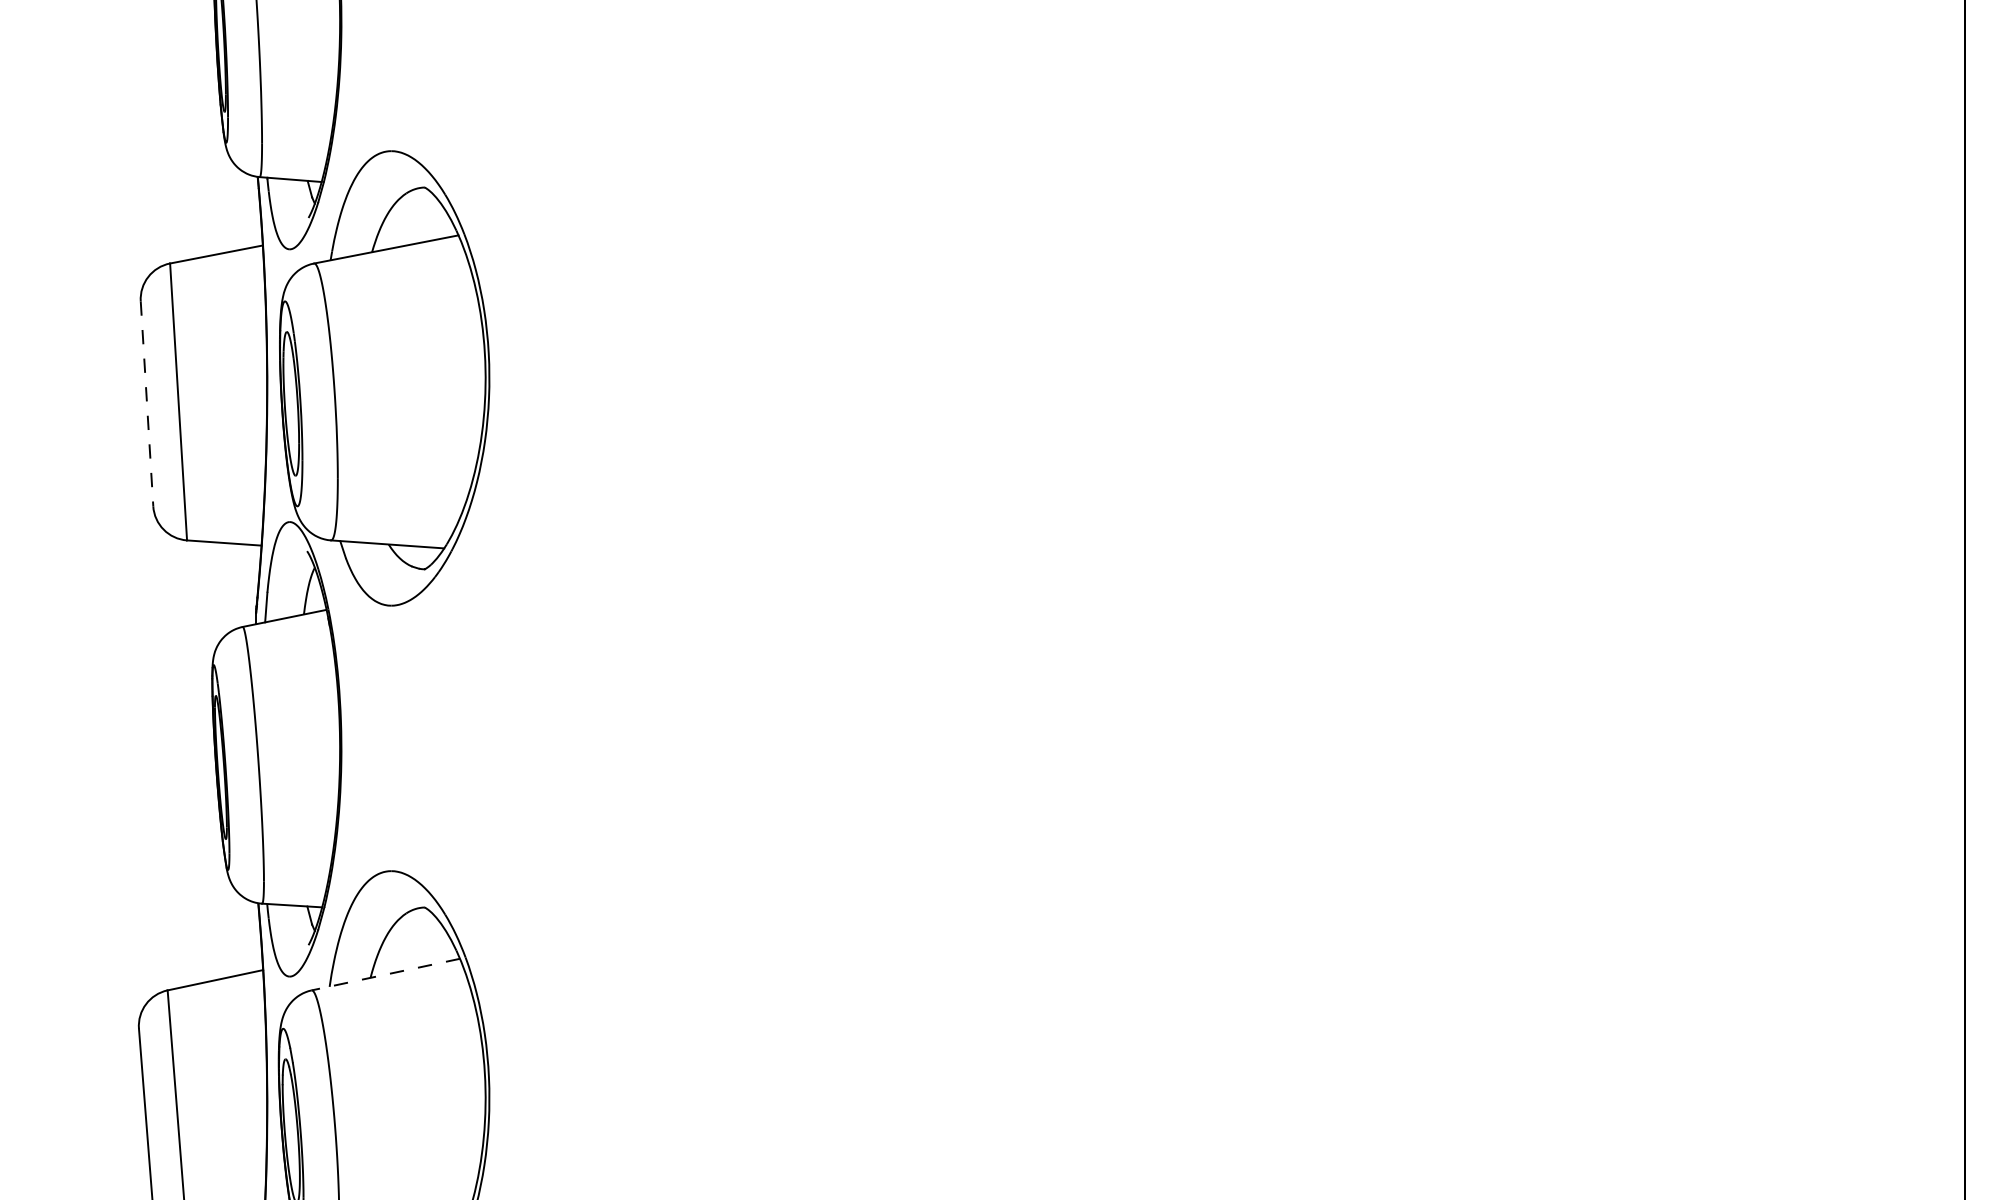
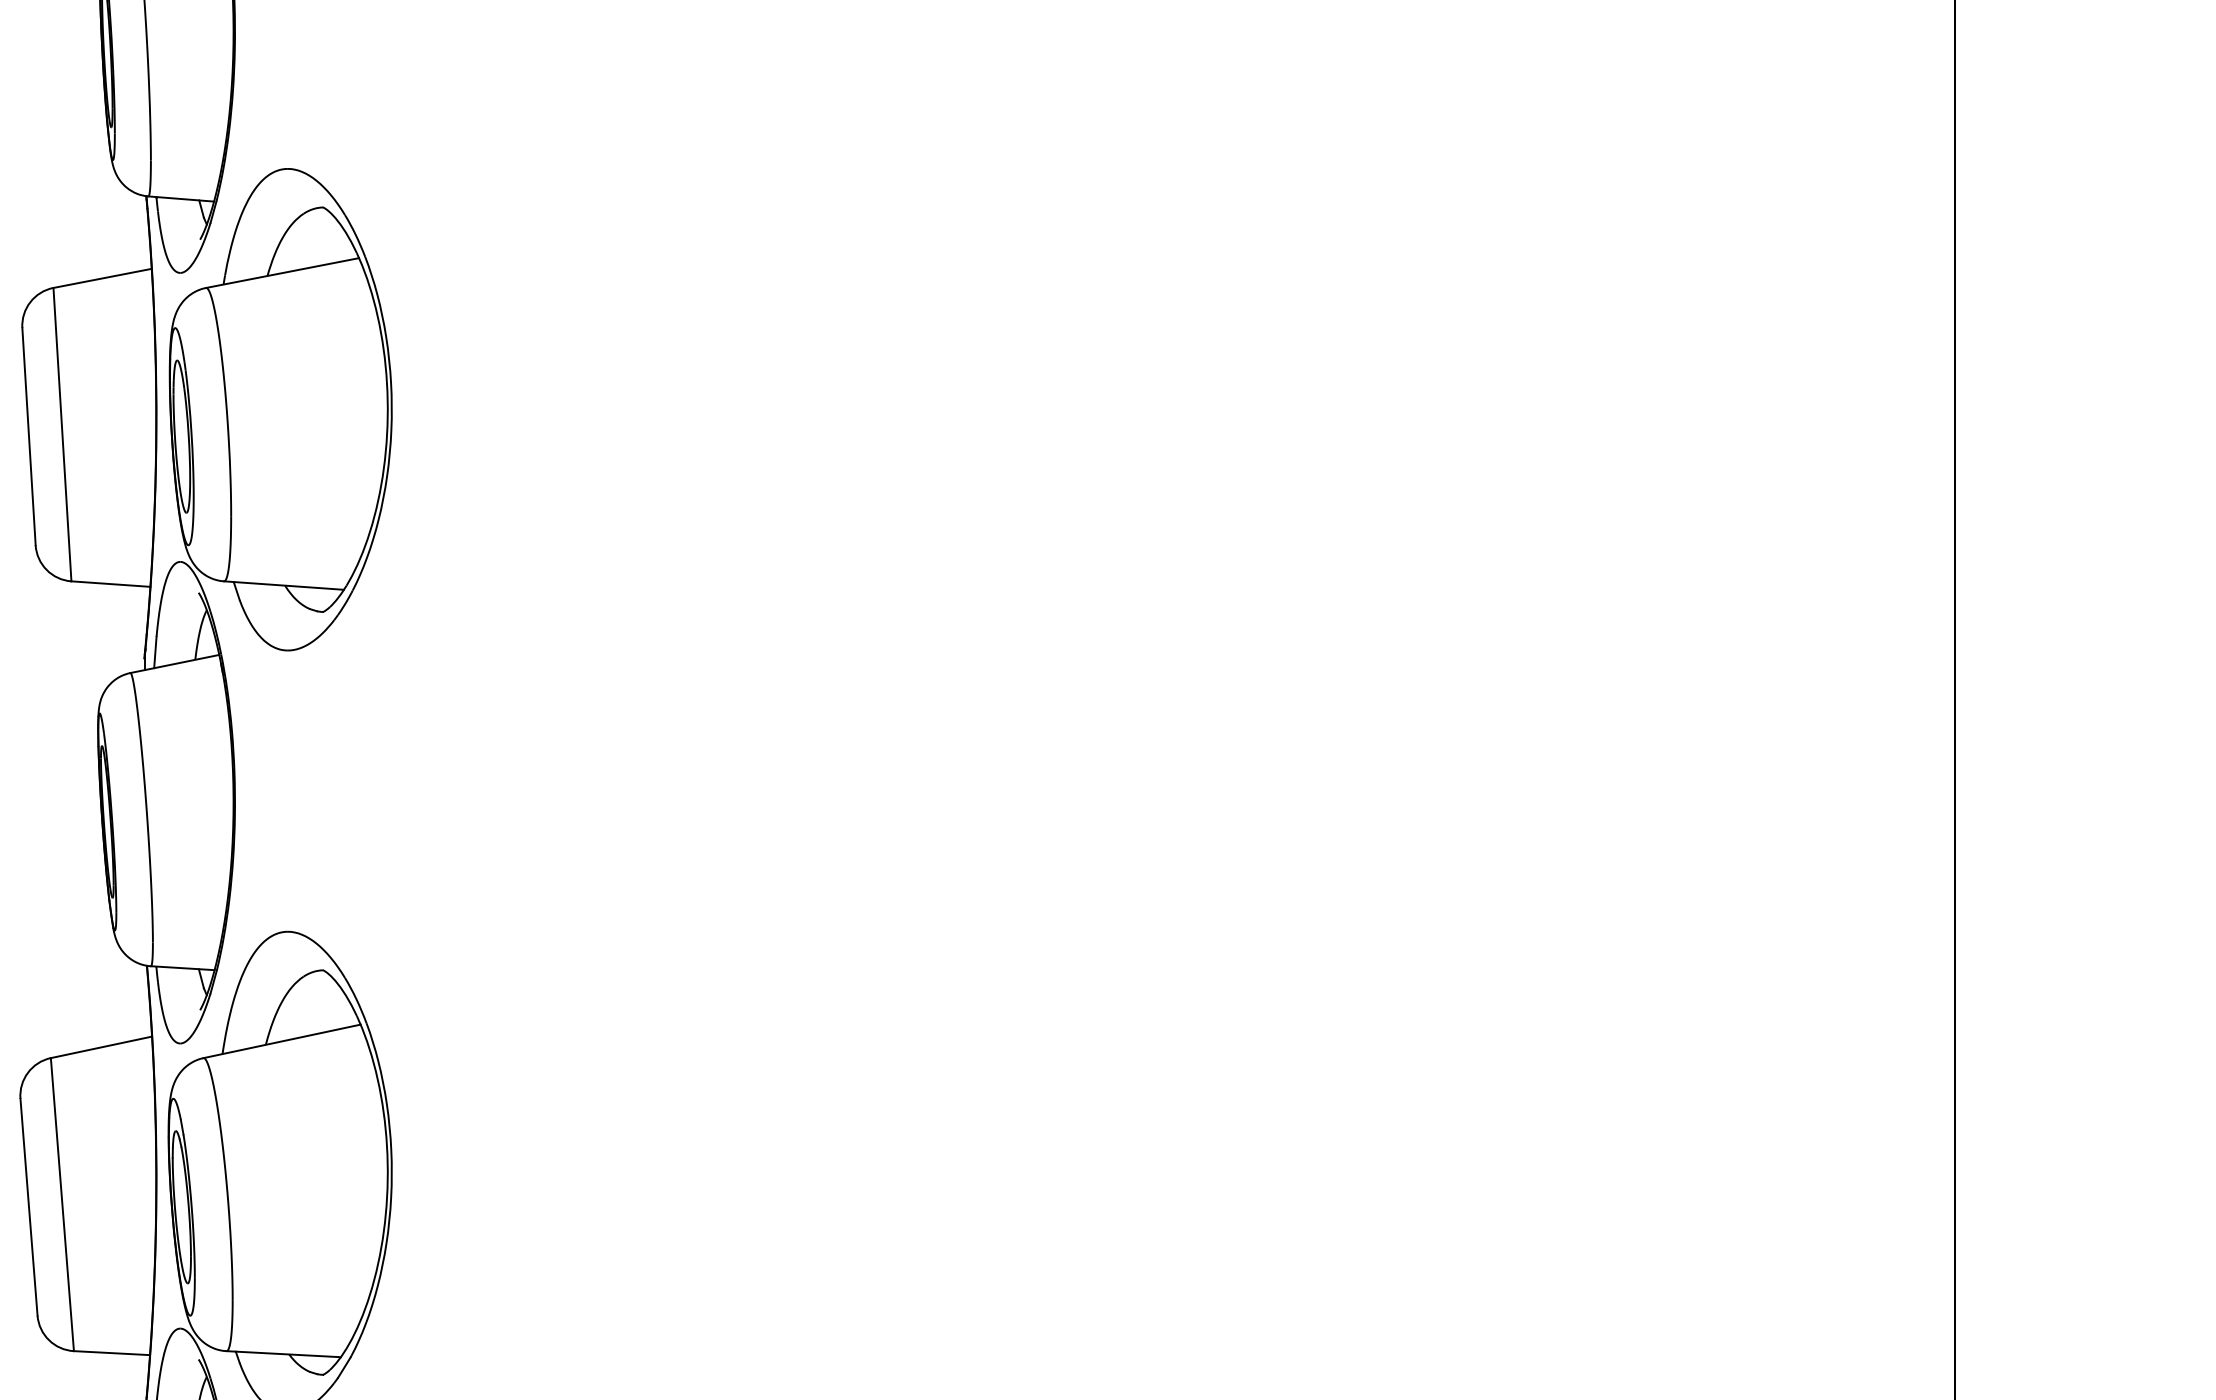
line: (147, 403) -> (29, 436), dashed -> solid
line: (385, 974) -> (281, 1041), dashed -> solid

